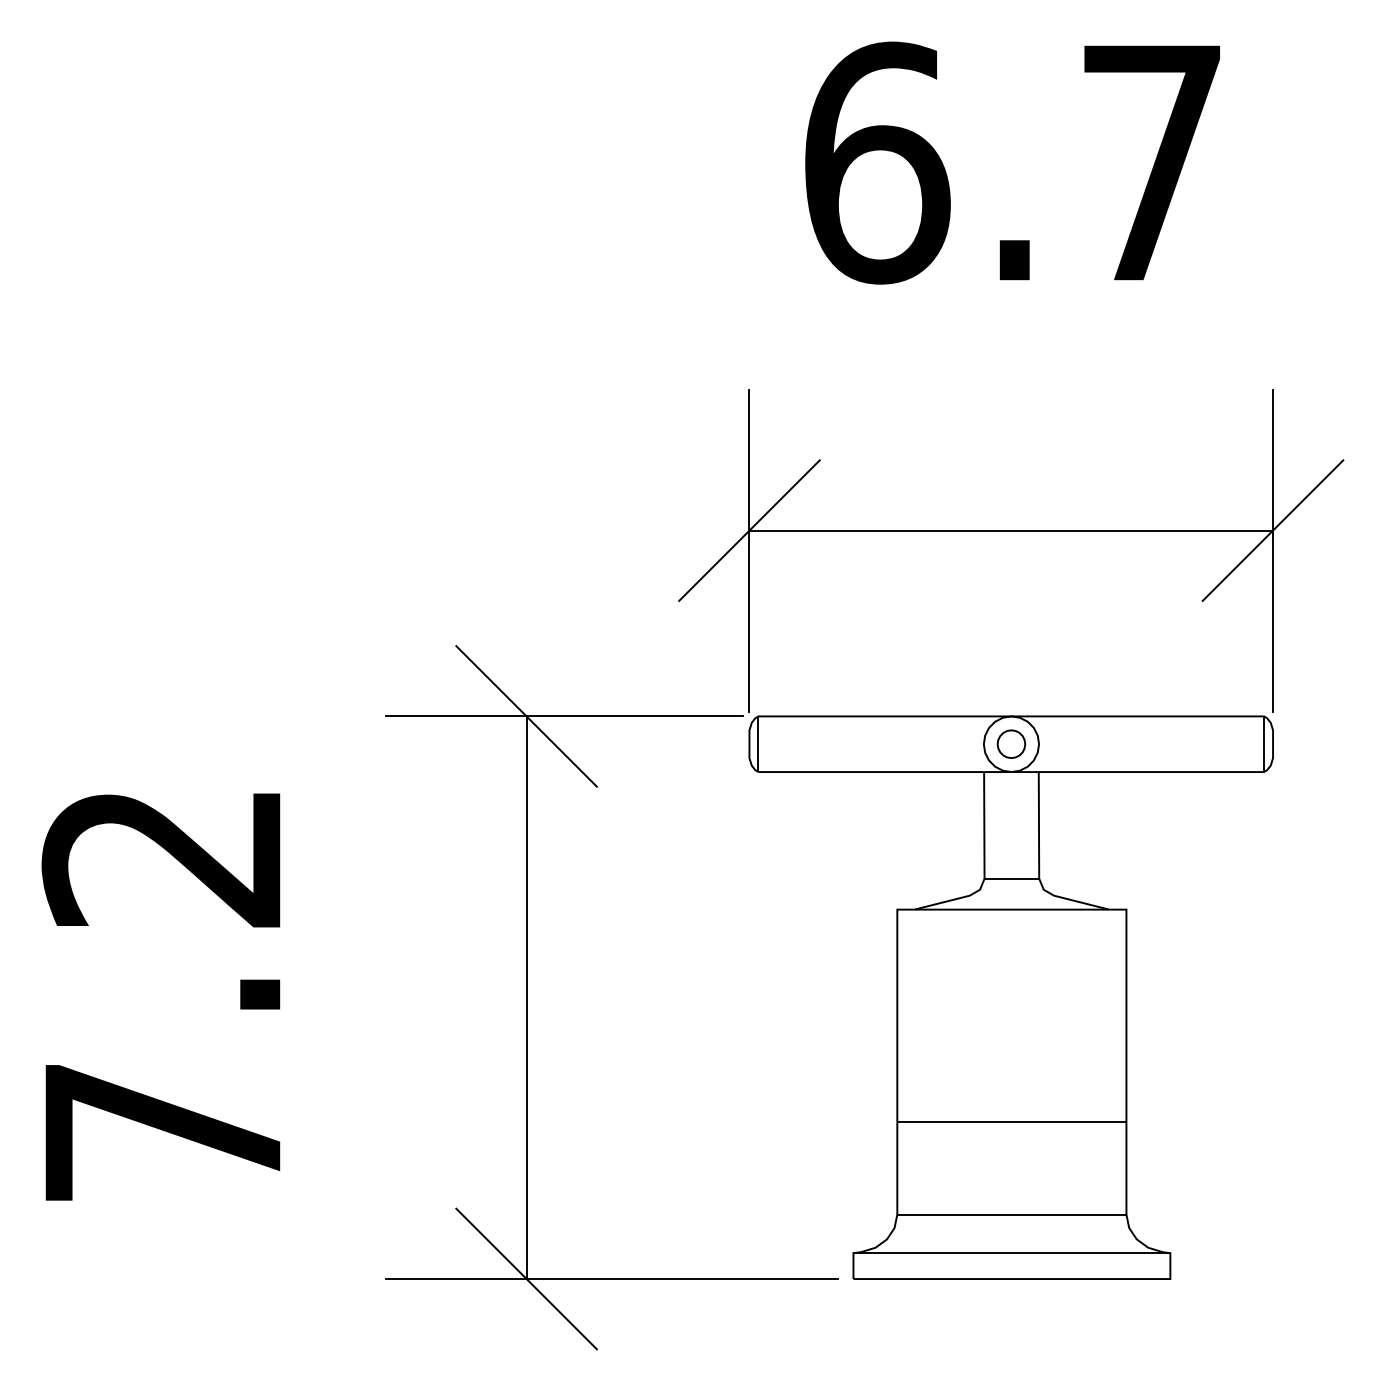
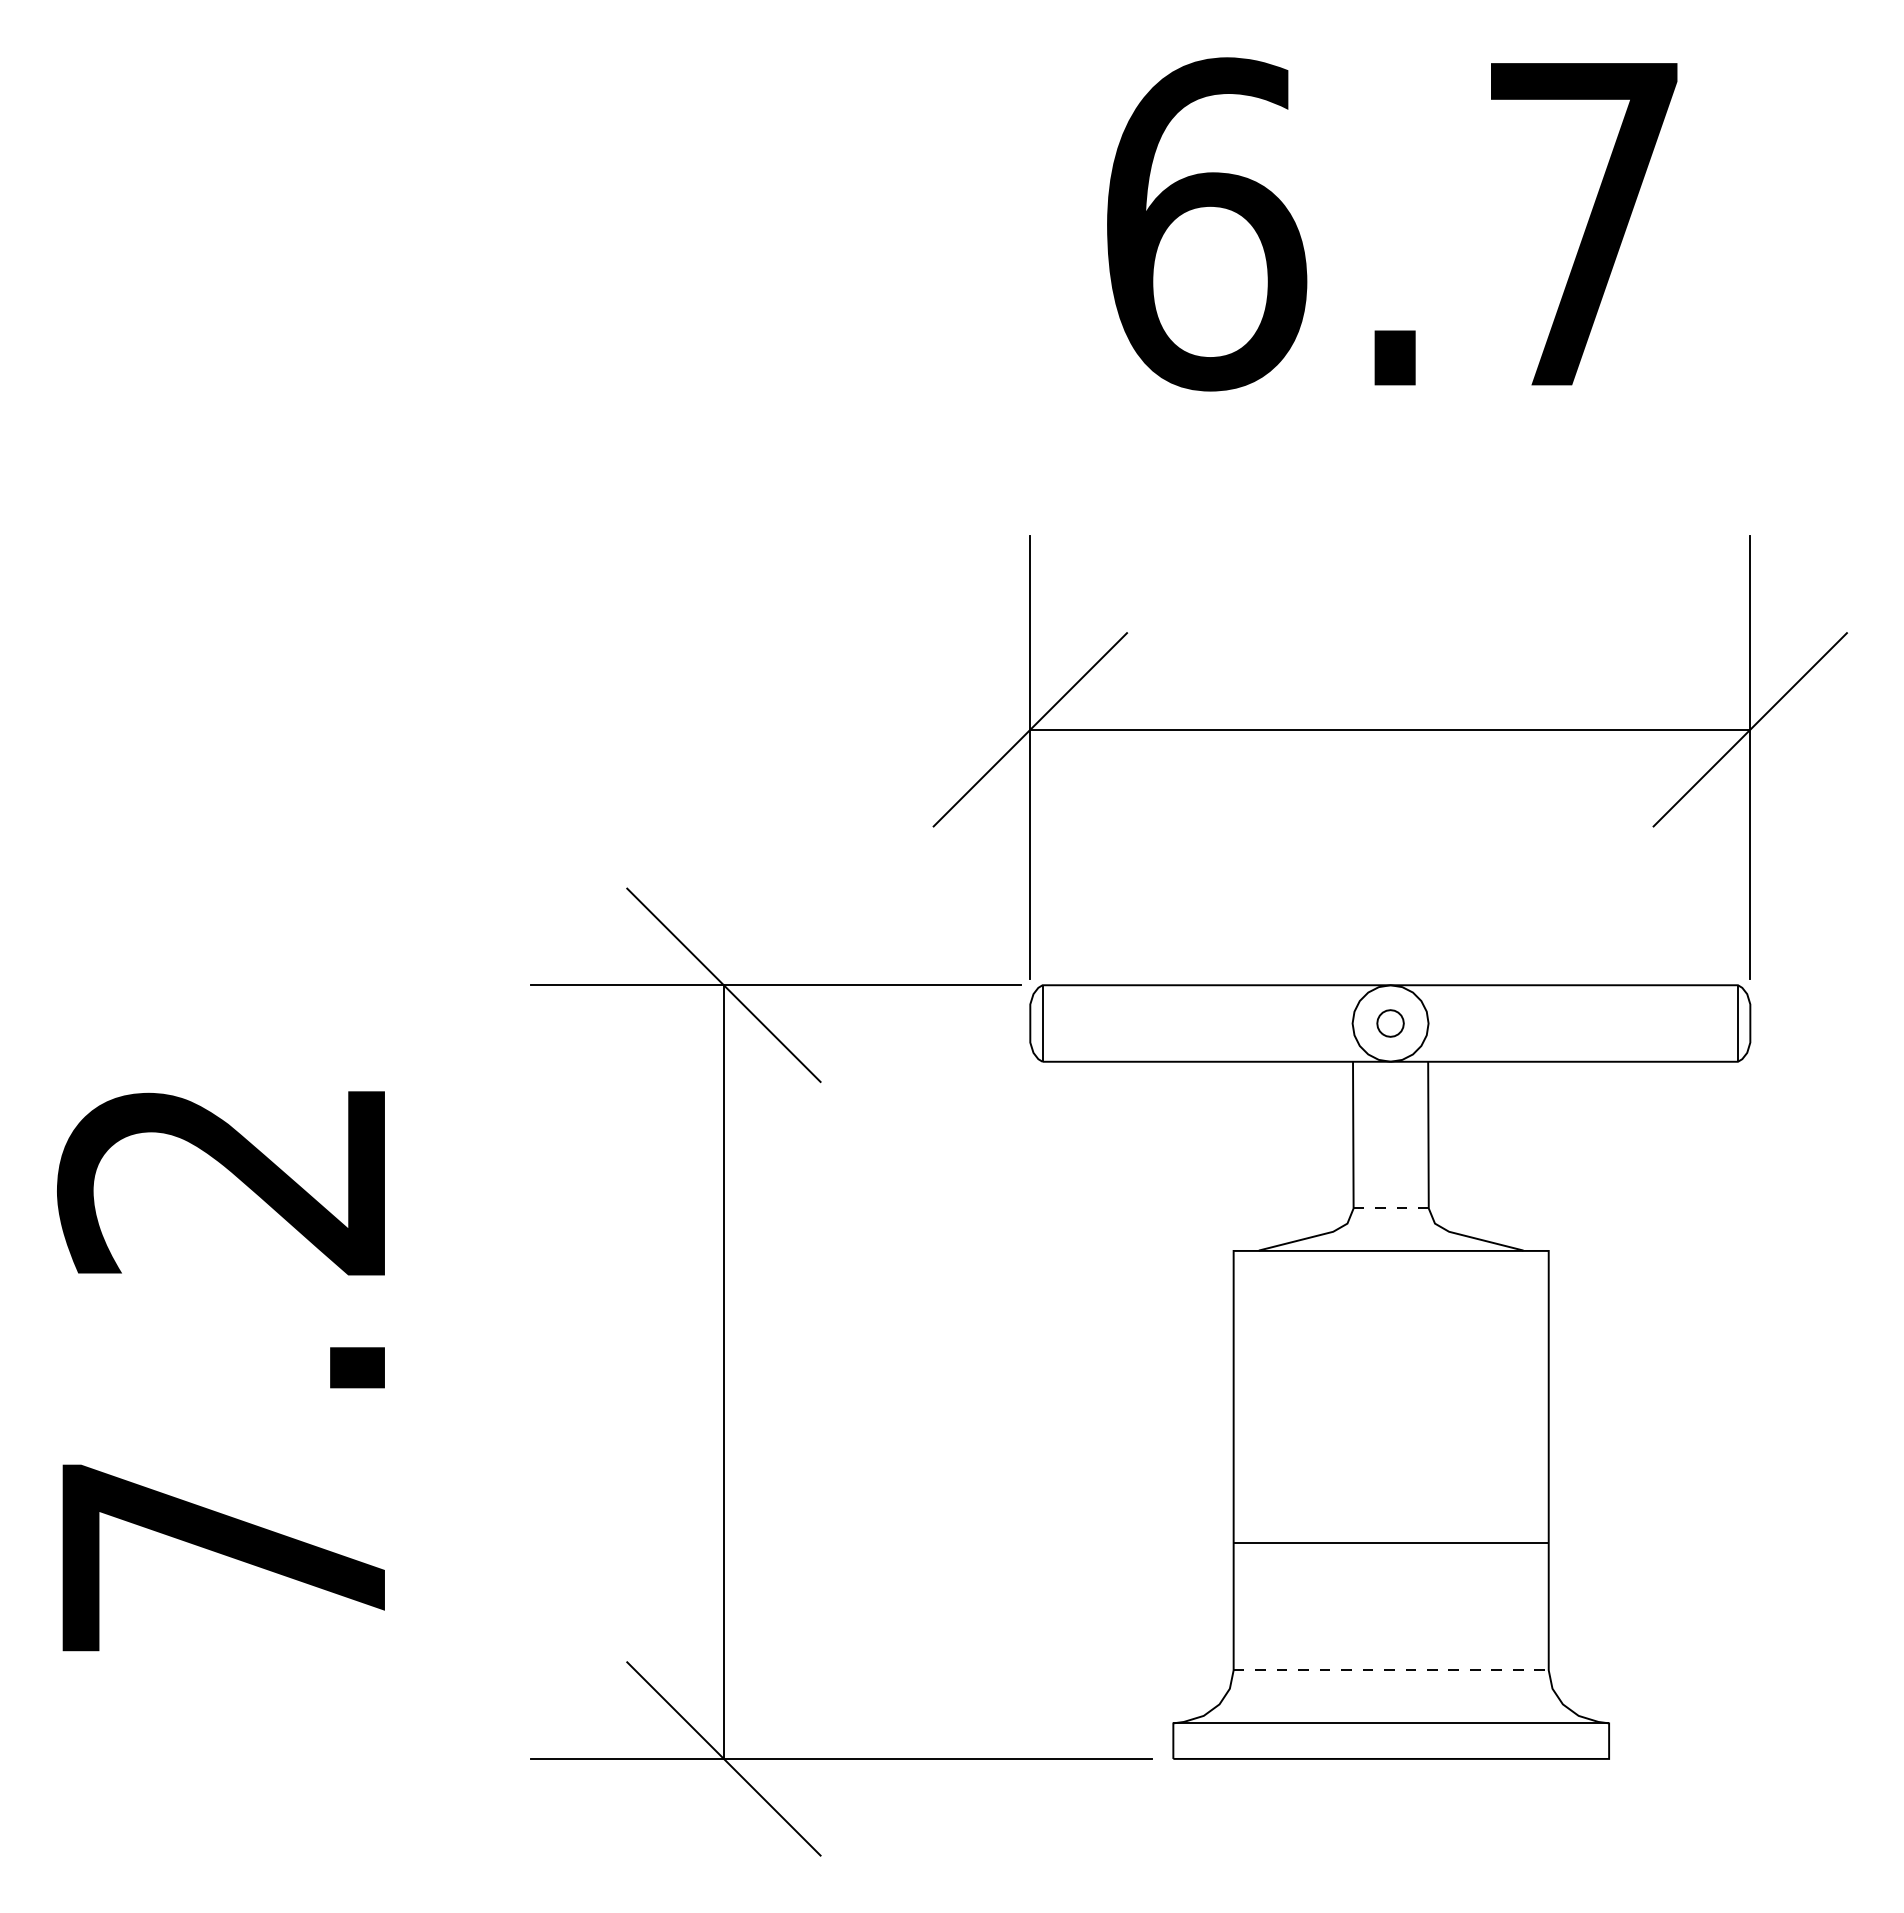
part: (1011, 744) -> (1390, 1023), size x0.7
line: (1012, 878) -> (1391, 1208), solid -> dashed
line: (1012, 1214) -> (1391, 1670), solid -> dashed

